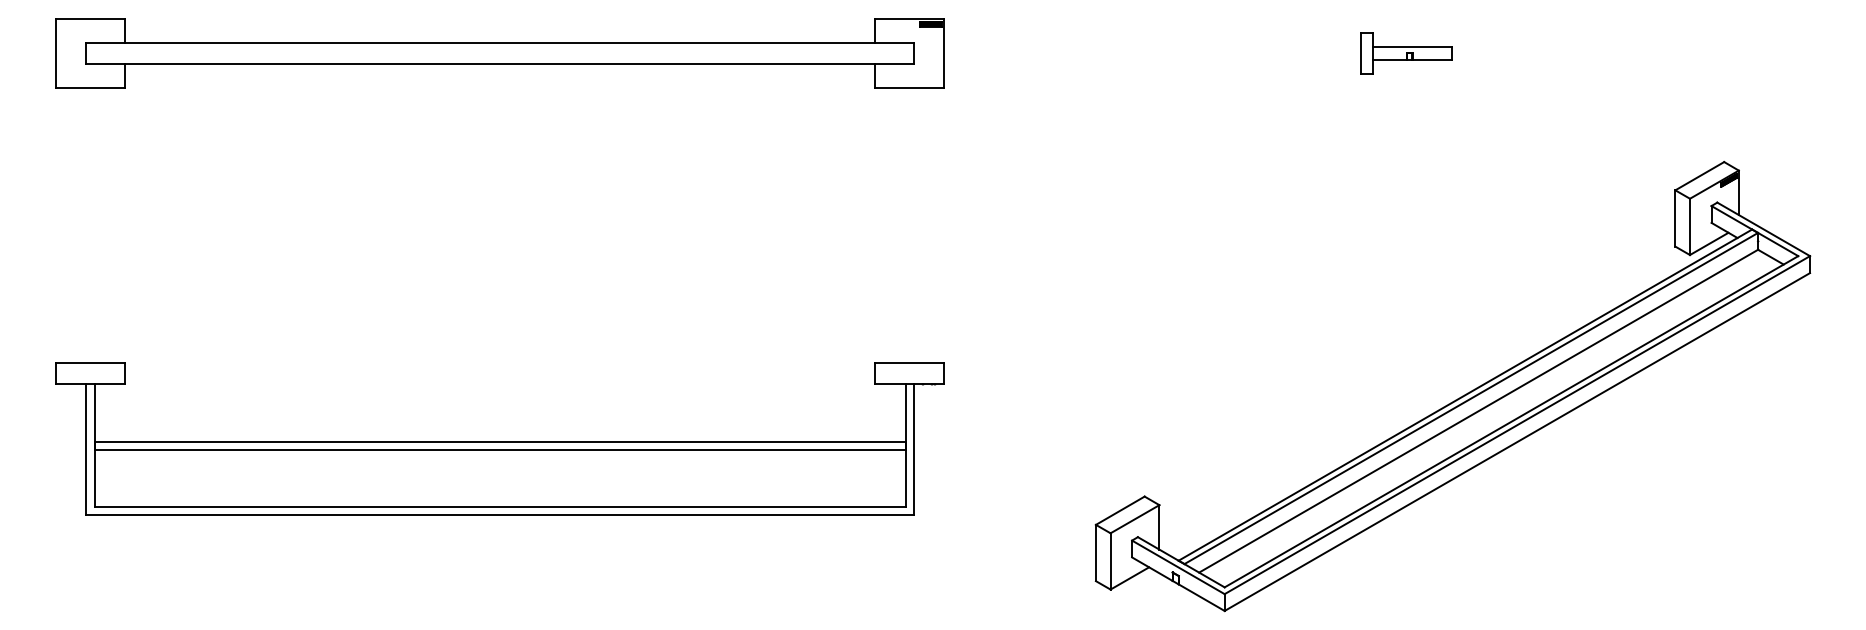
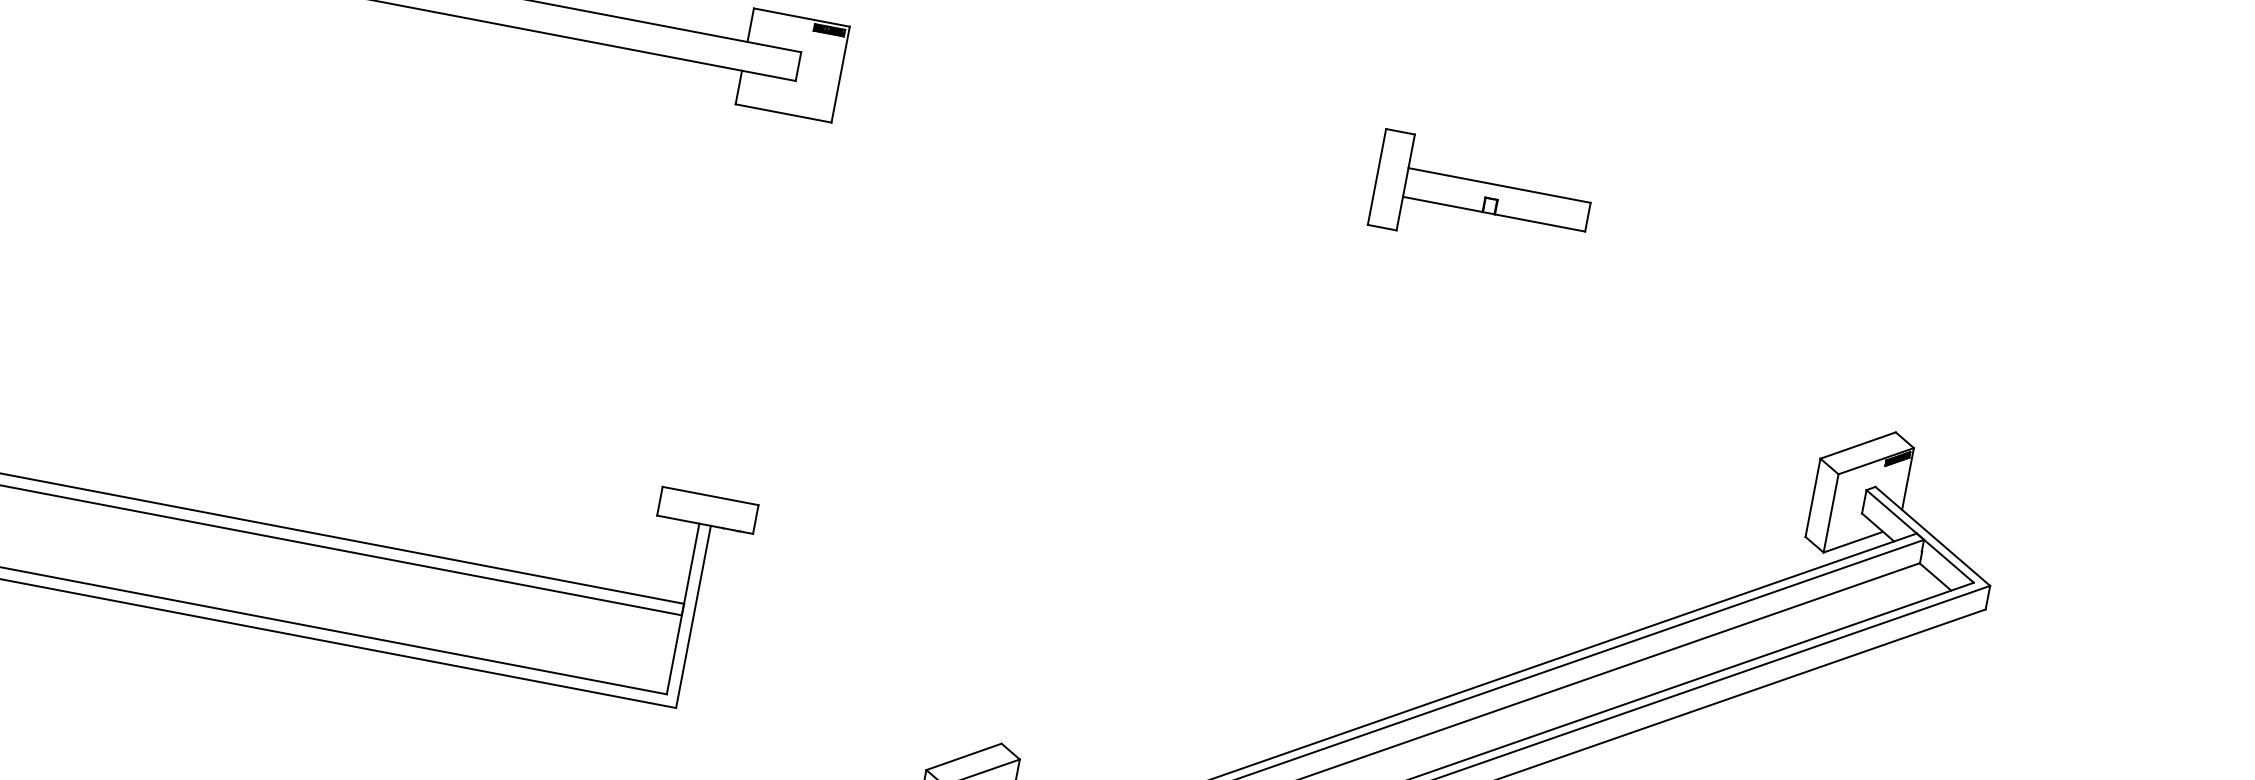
part: (1405, 53) -> (1481, 196), size x1.67

